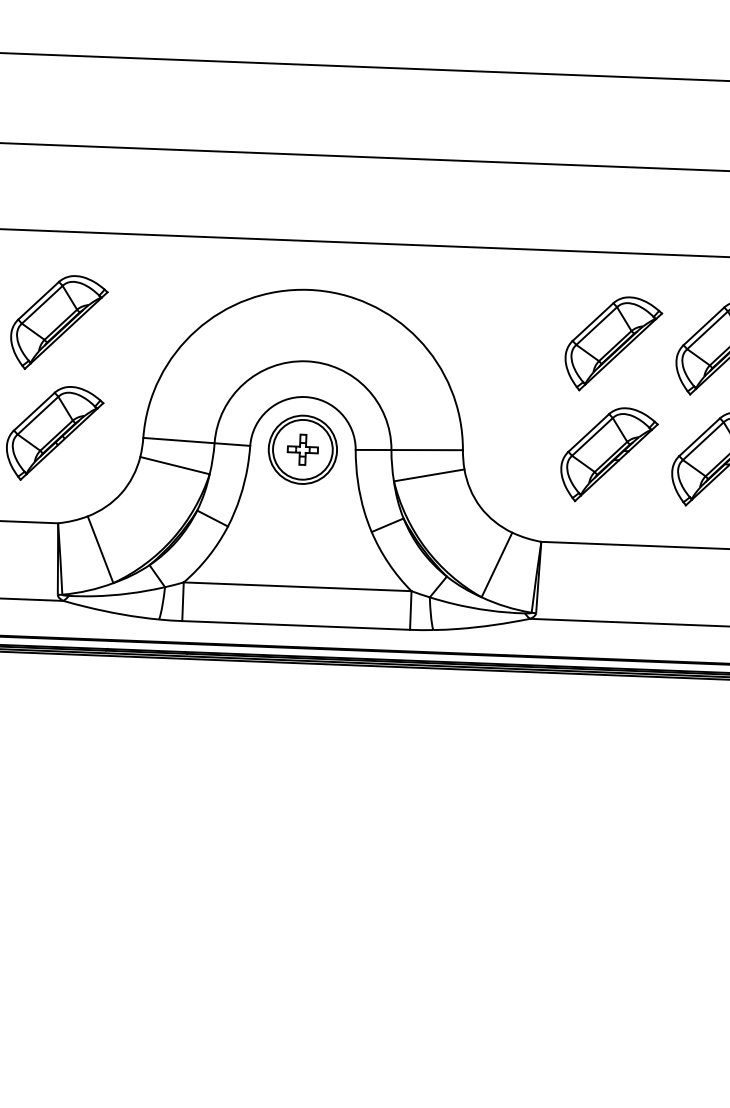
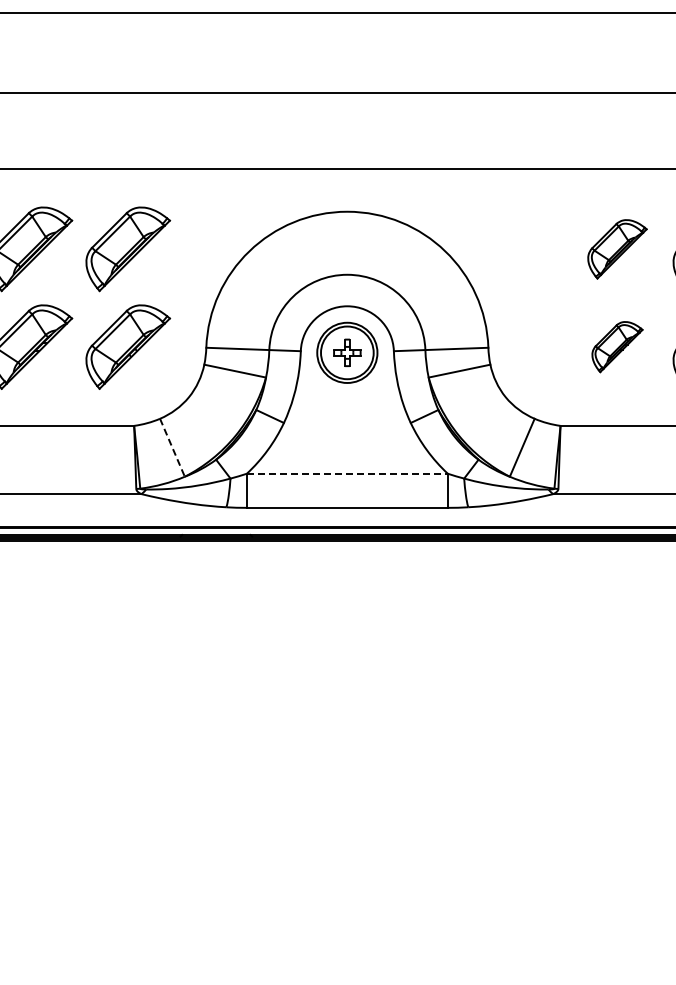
part: (613, 344) -> (617, 249), size x0.7
part: (609, 454) -> (617, 346), size x0.6
line: (100, 549) -> (172, 447), solid -> dashed
line: (297, 586) -> (347, 473), solid -> dashed

